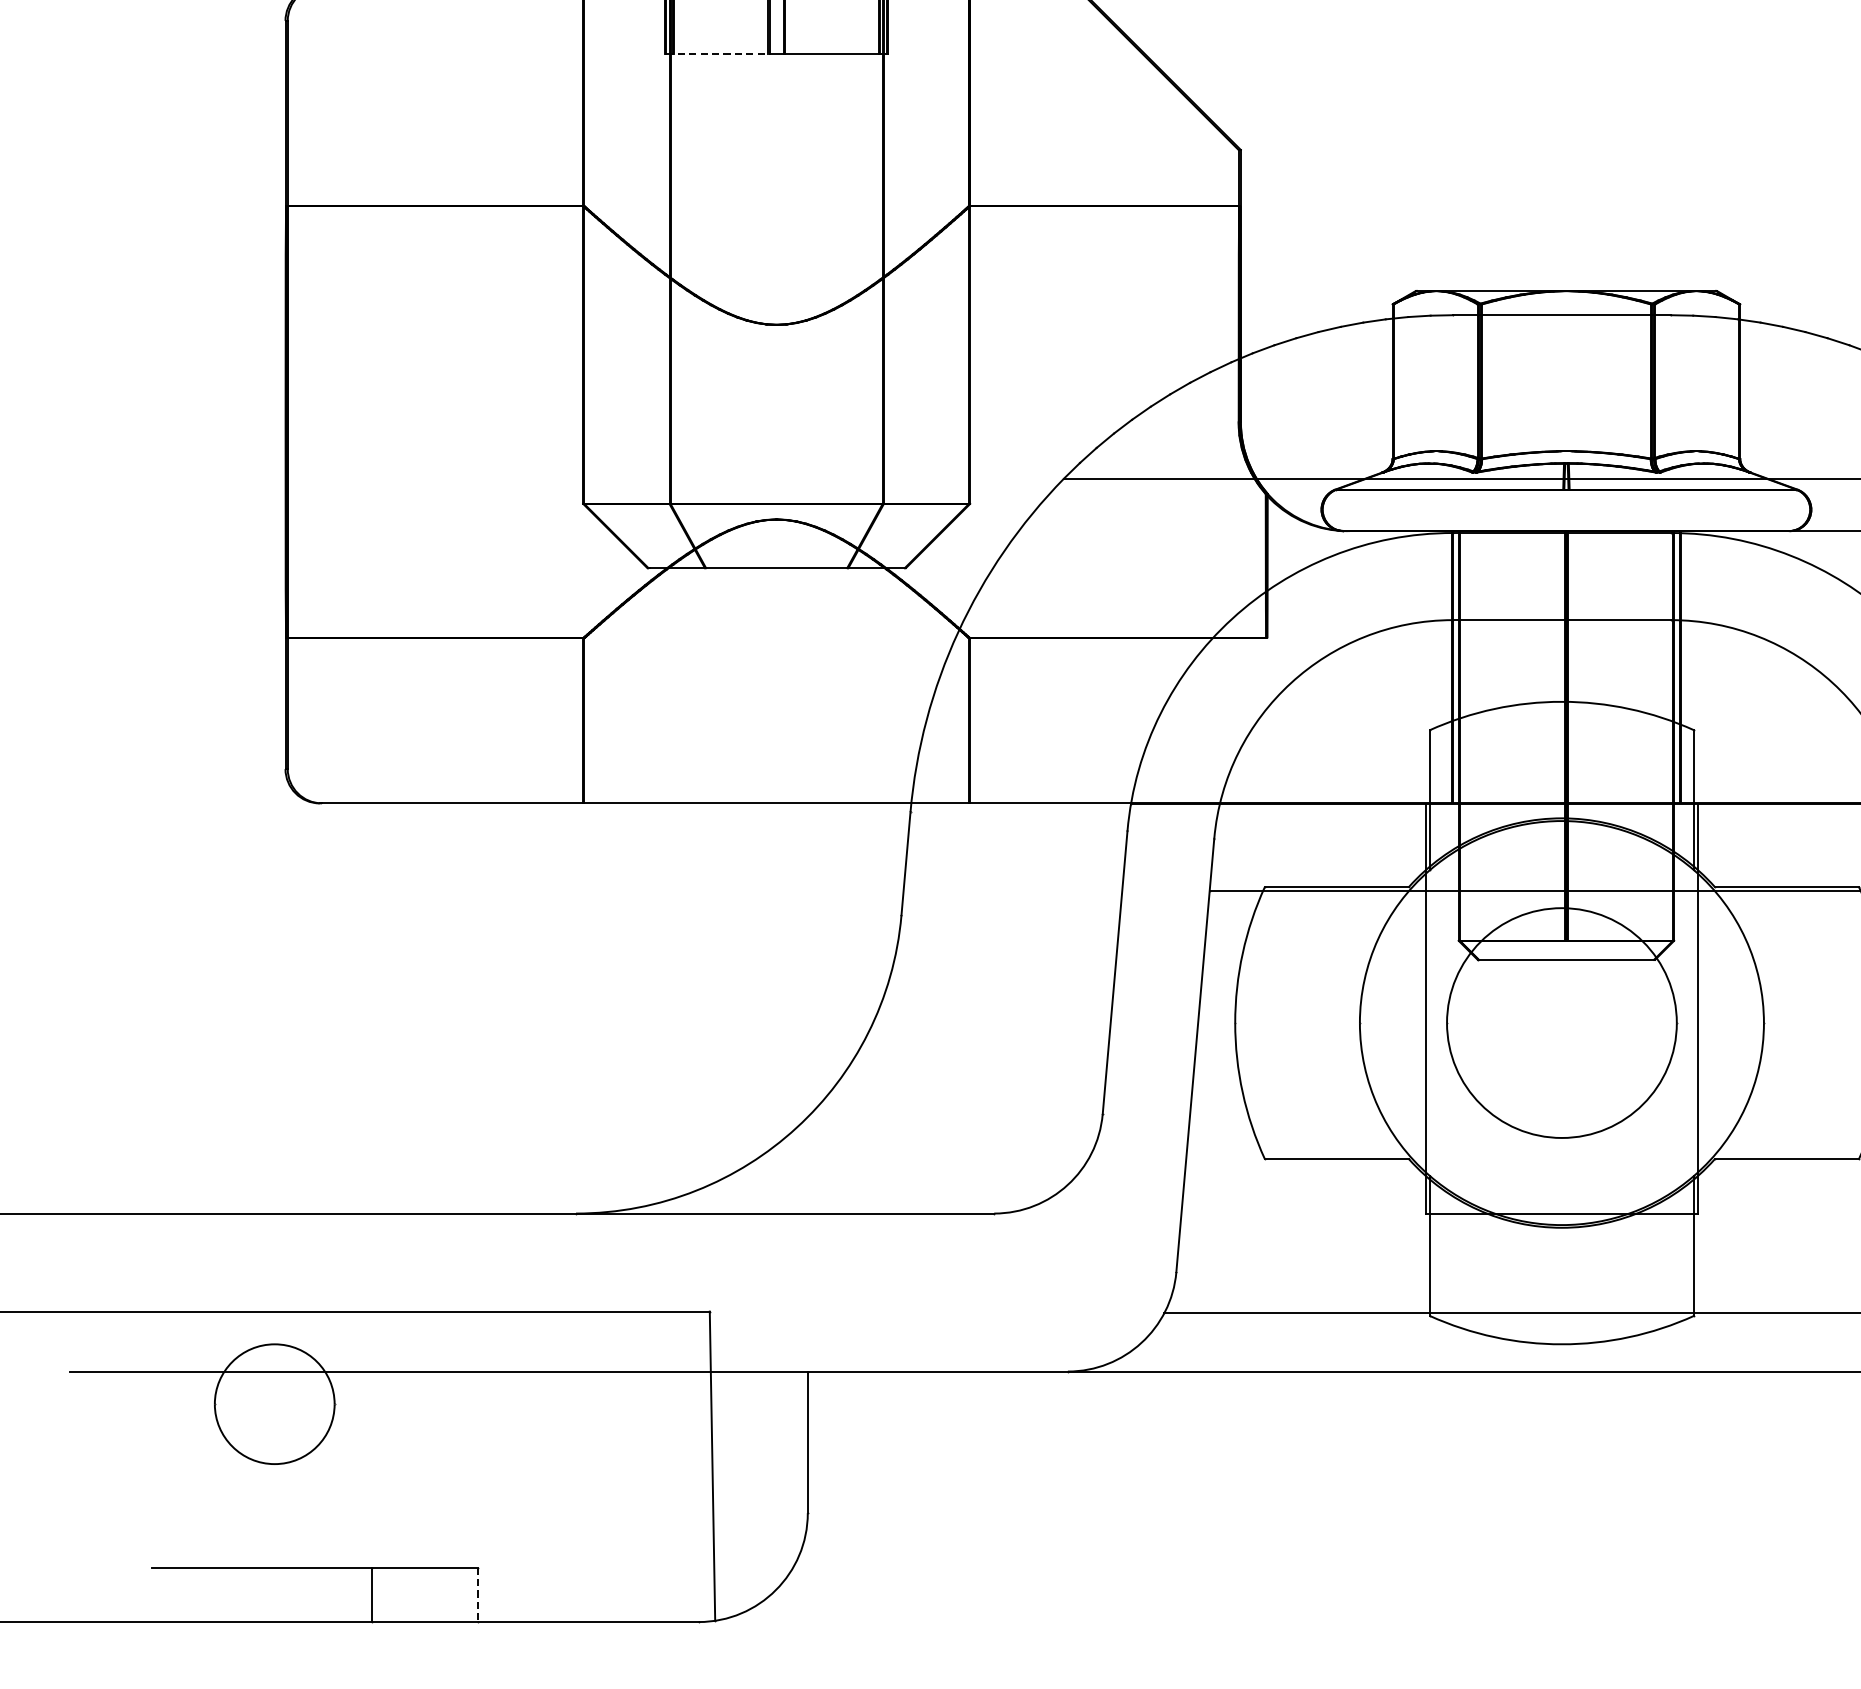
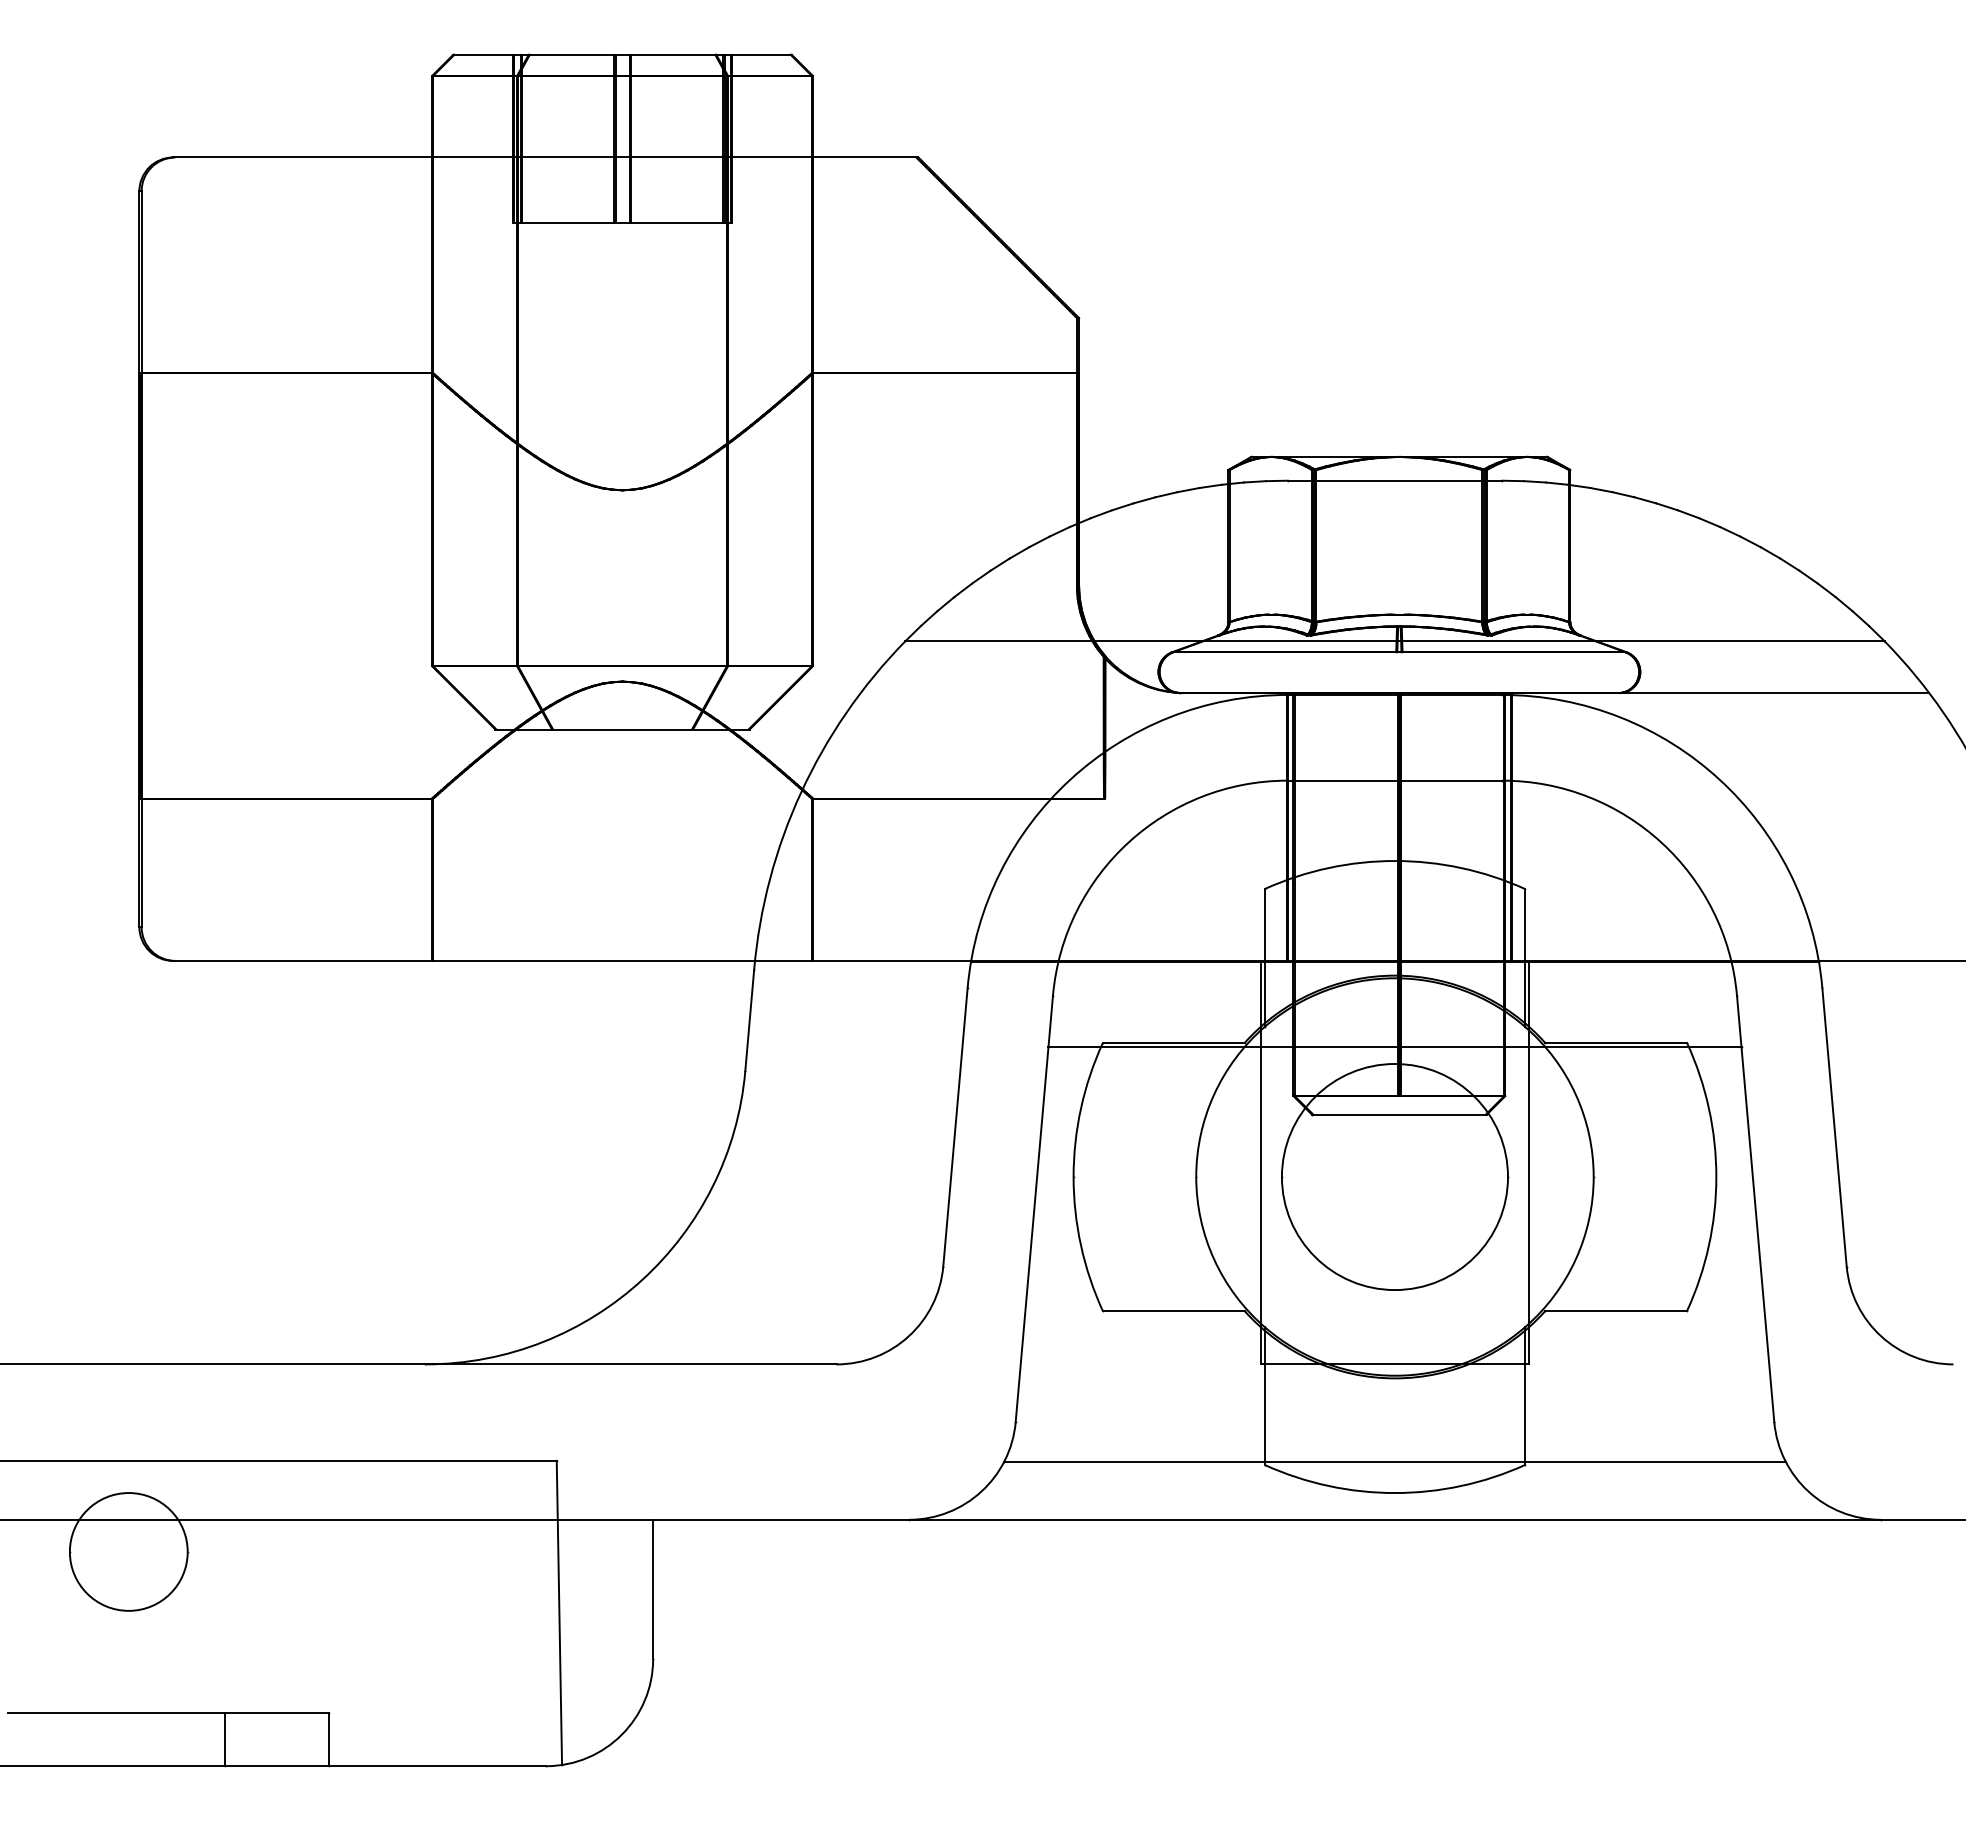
line: (717, 53) -> (564, 223), dashed -> solid
line: (478, 1594) -> (329, 1739), dashed -> solid

